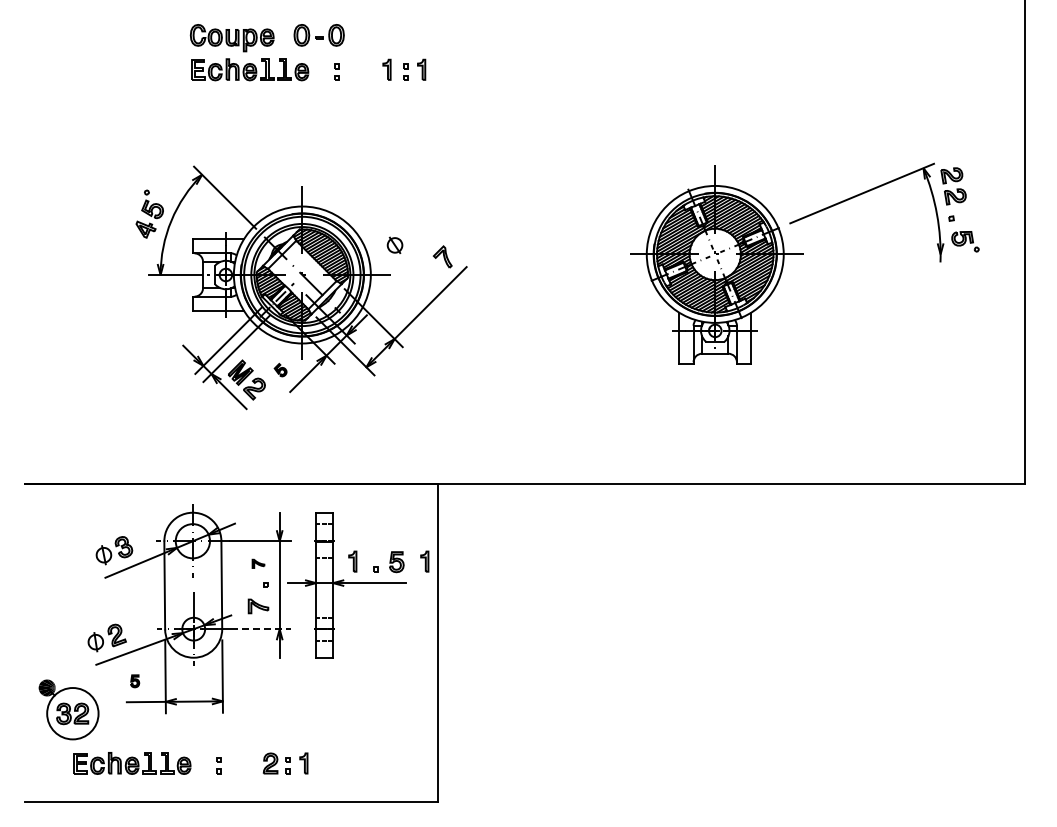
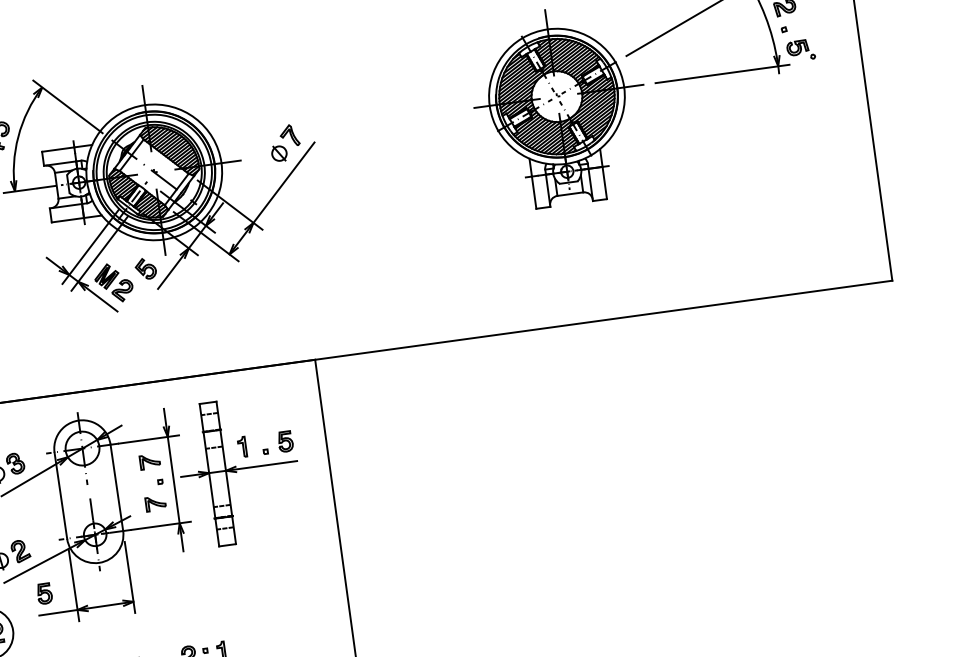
part: (394, 244) -> (278, 152), moved
line: (883, 254) -> (722, 74), added
part: (280, 369) -> (145, 268), size x1.67
part: (424, 561) -> (312, 437), removed
part: (258, 563) -> (149, 461), size x1.67
line: (261, 629) -> (161, 526), dashed -> solid
part: (134, 681) -> (44, 594), size x1.67

